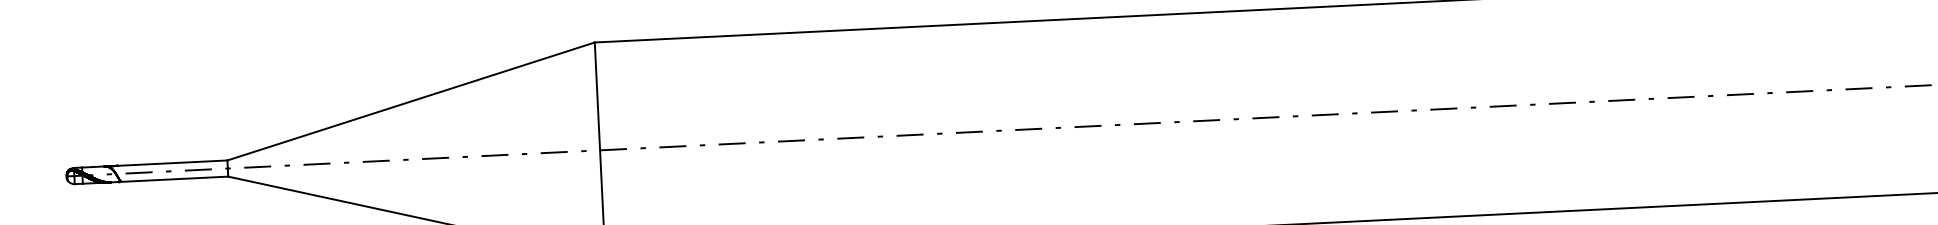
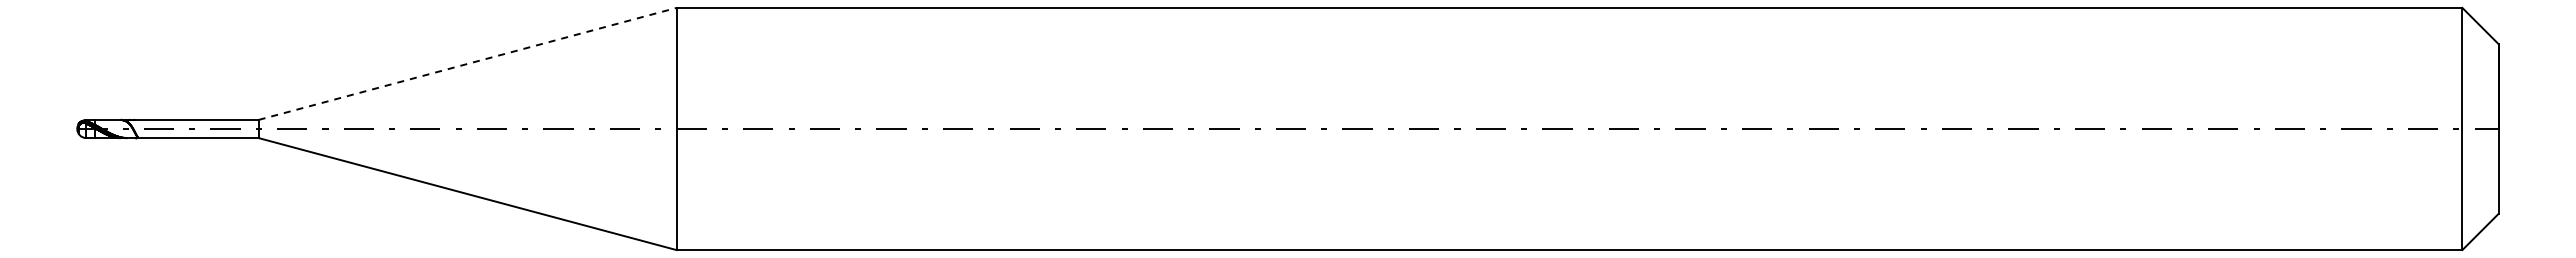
line: (411, 101) -> (468, 63), solid -> dashed

